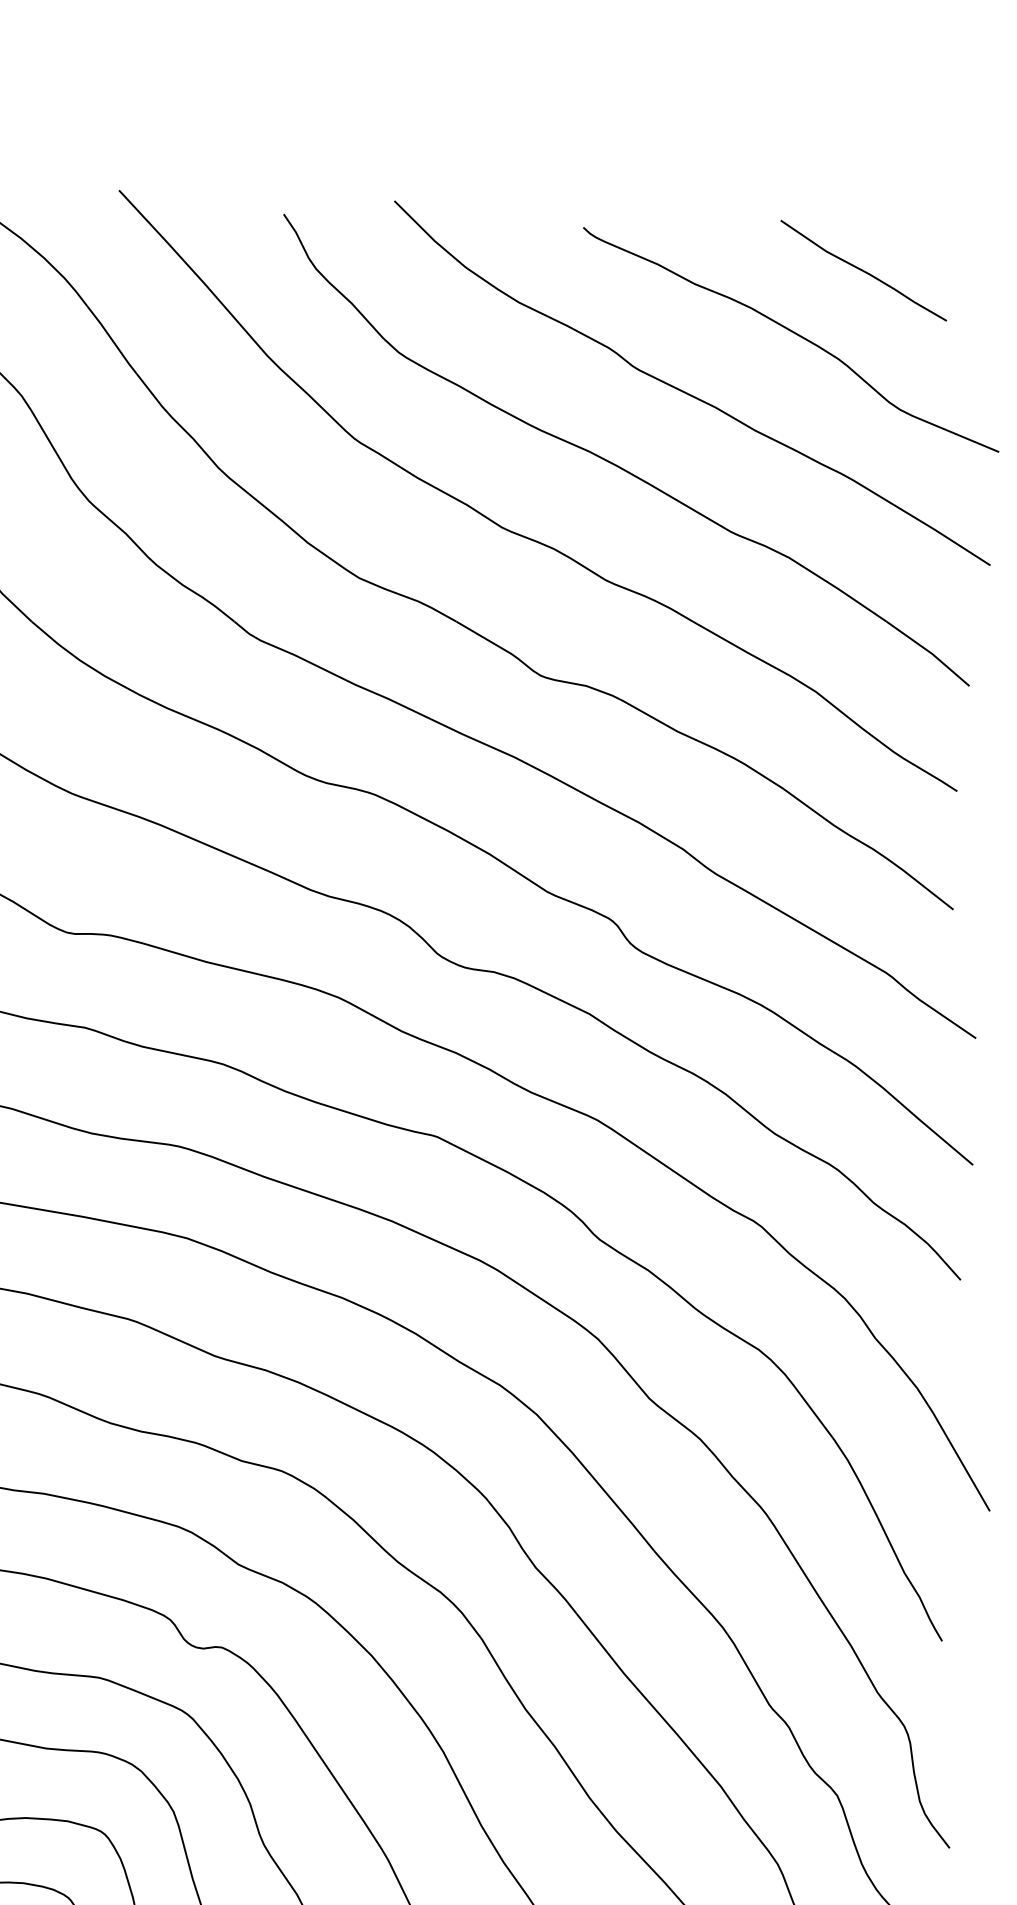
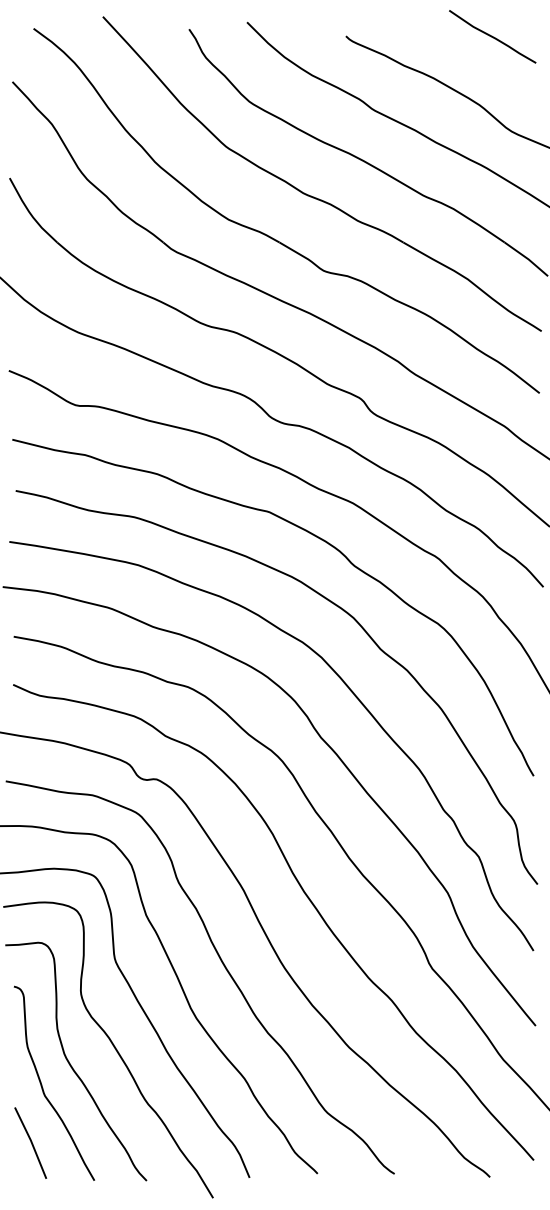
curve: (863, 270) -> (492, 36), moved

